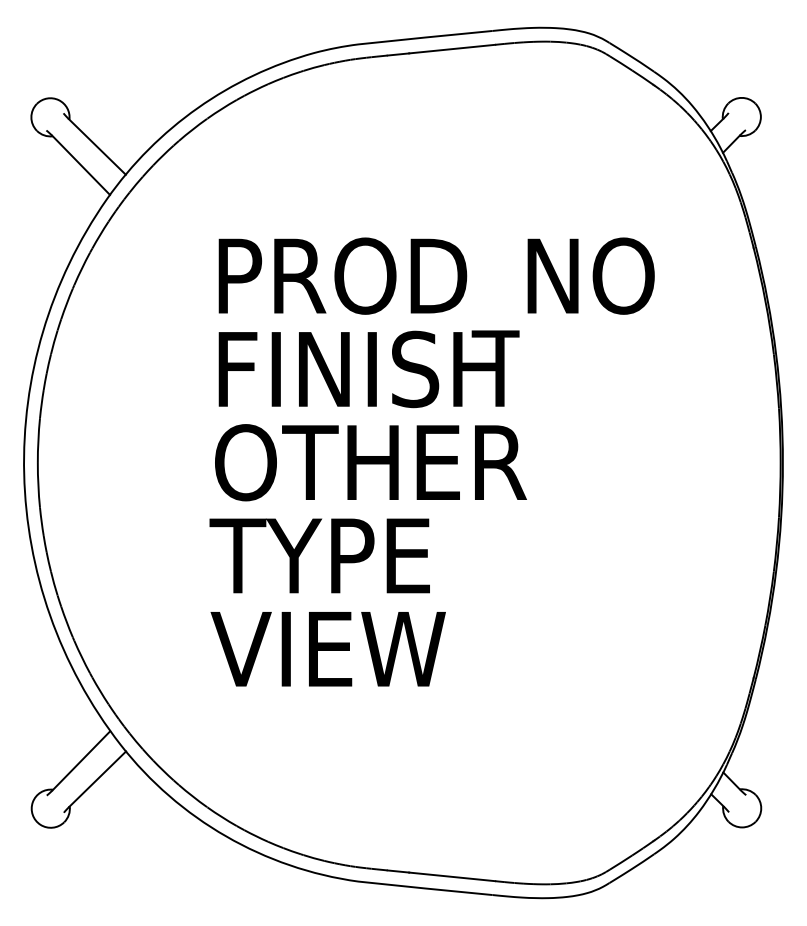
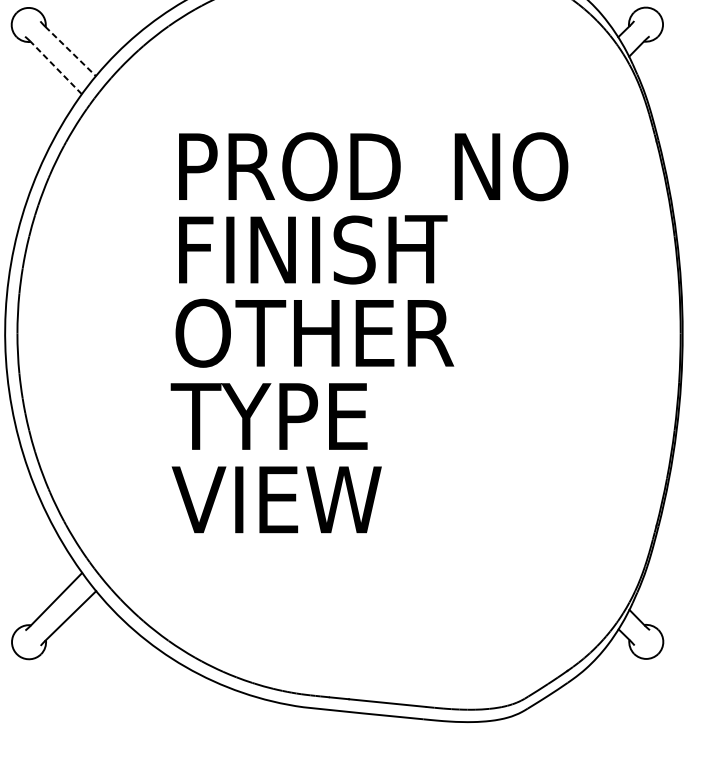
line: (97, 147) -> (70, 51), solid -> dashed
line: (80, 165) -> (55, 67), solid -> dashed

